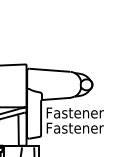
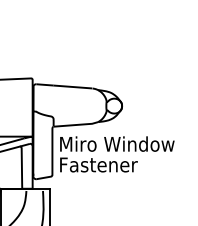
text: (89, 112) -> (117, 143), Fastener -> Miro Window

